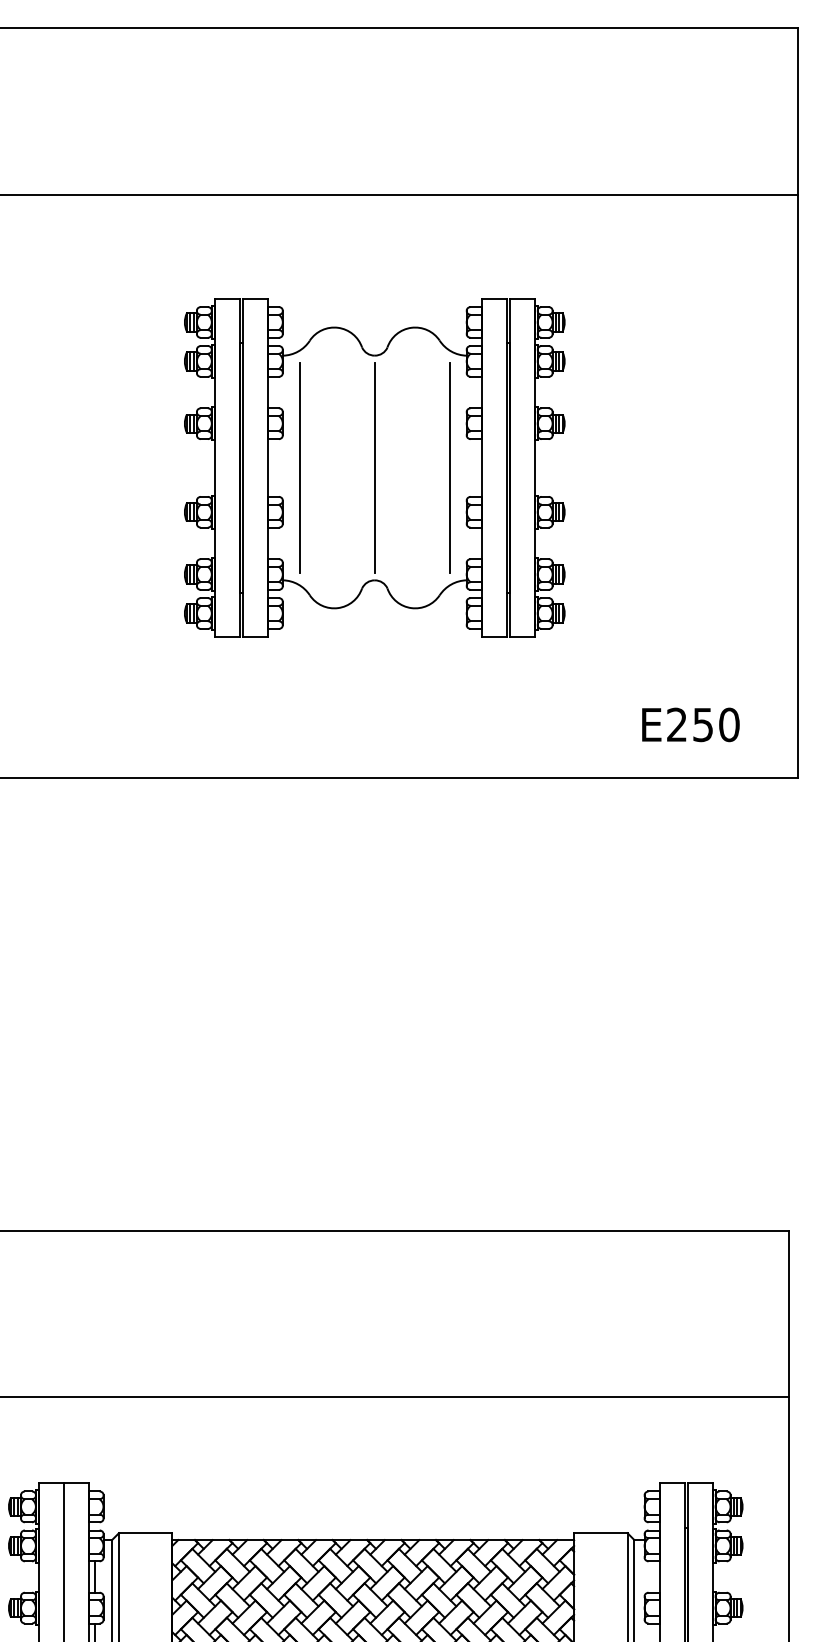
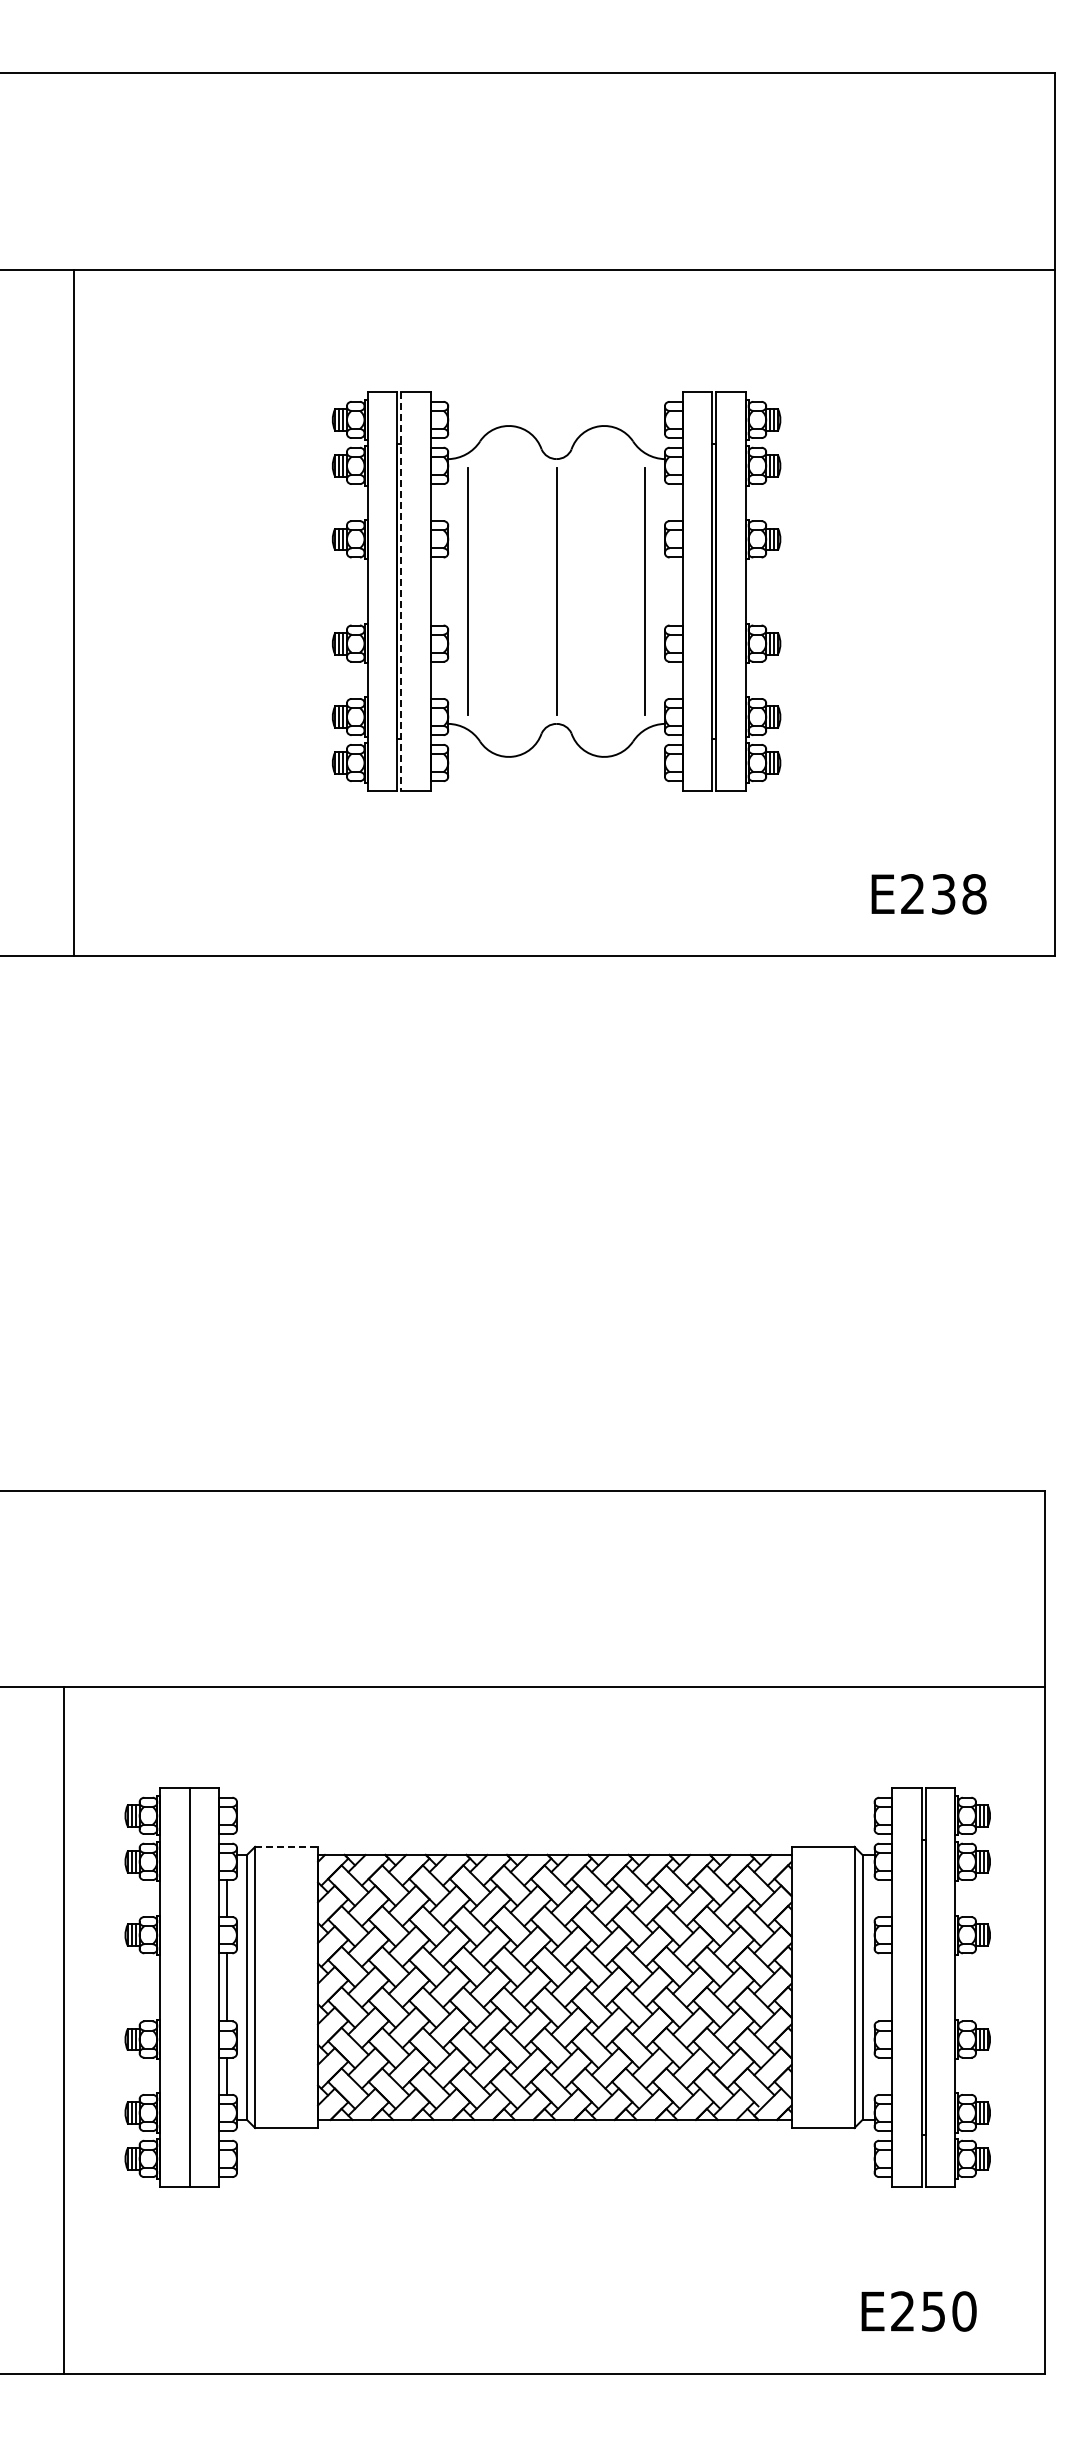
line: (243, 468) -> (401, 592), solid -> dashed
text: (716, 725) -> (959, 894), E250 -> E238
line: (146, 1532) -> (287, 1846), solid -> dashed

